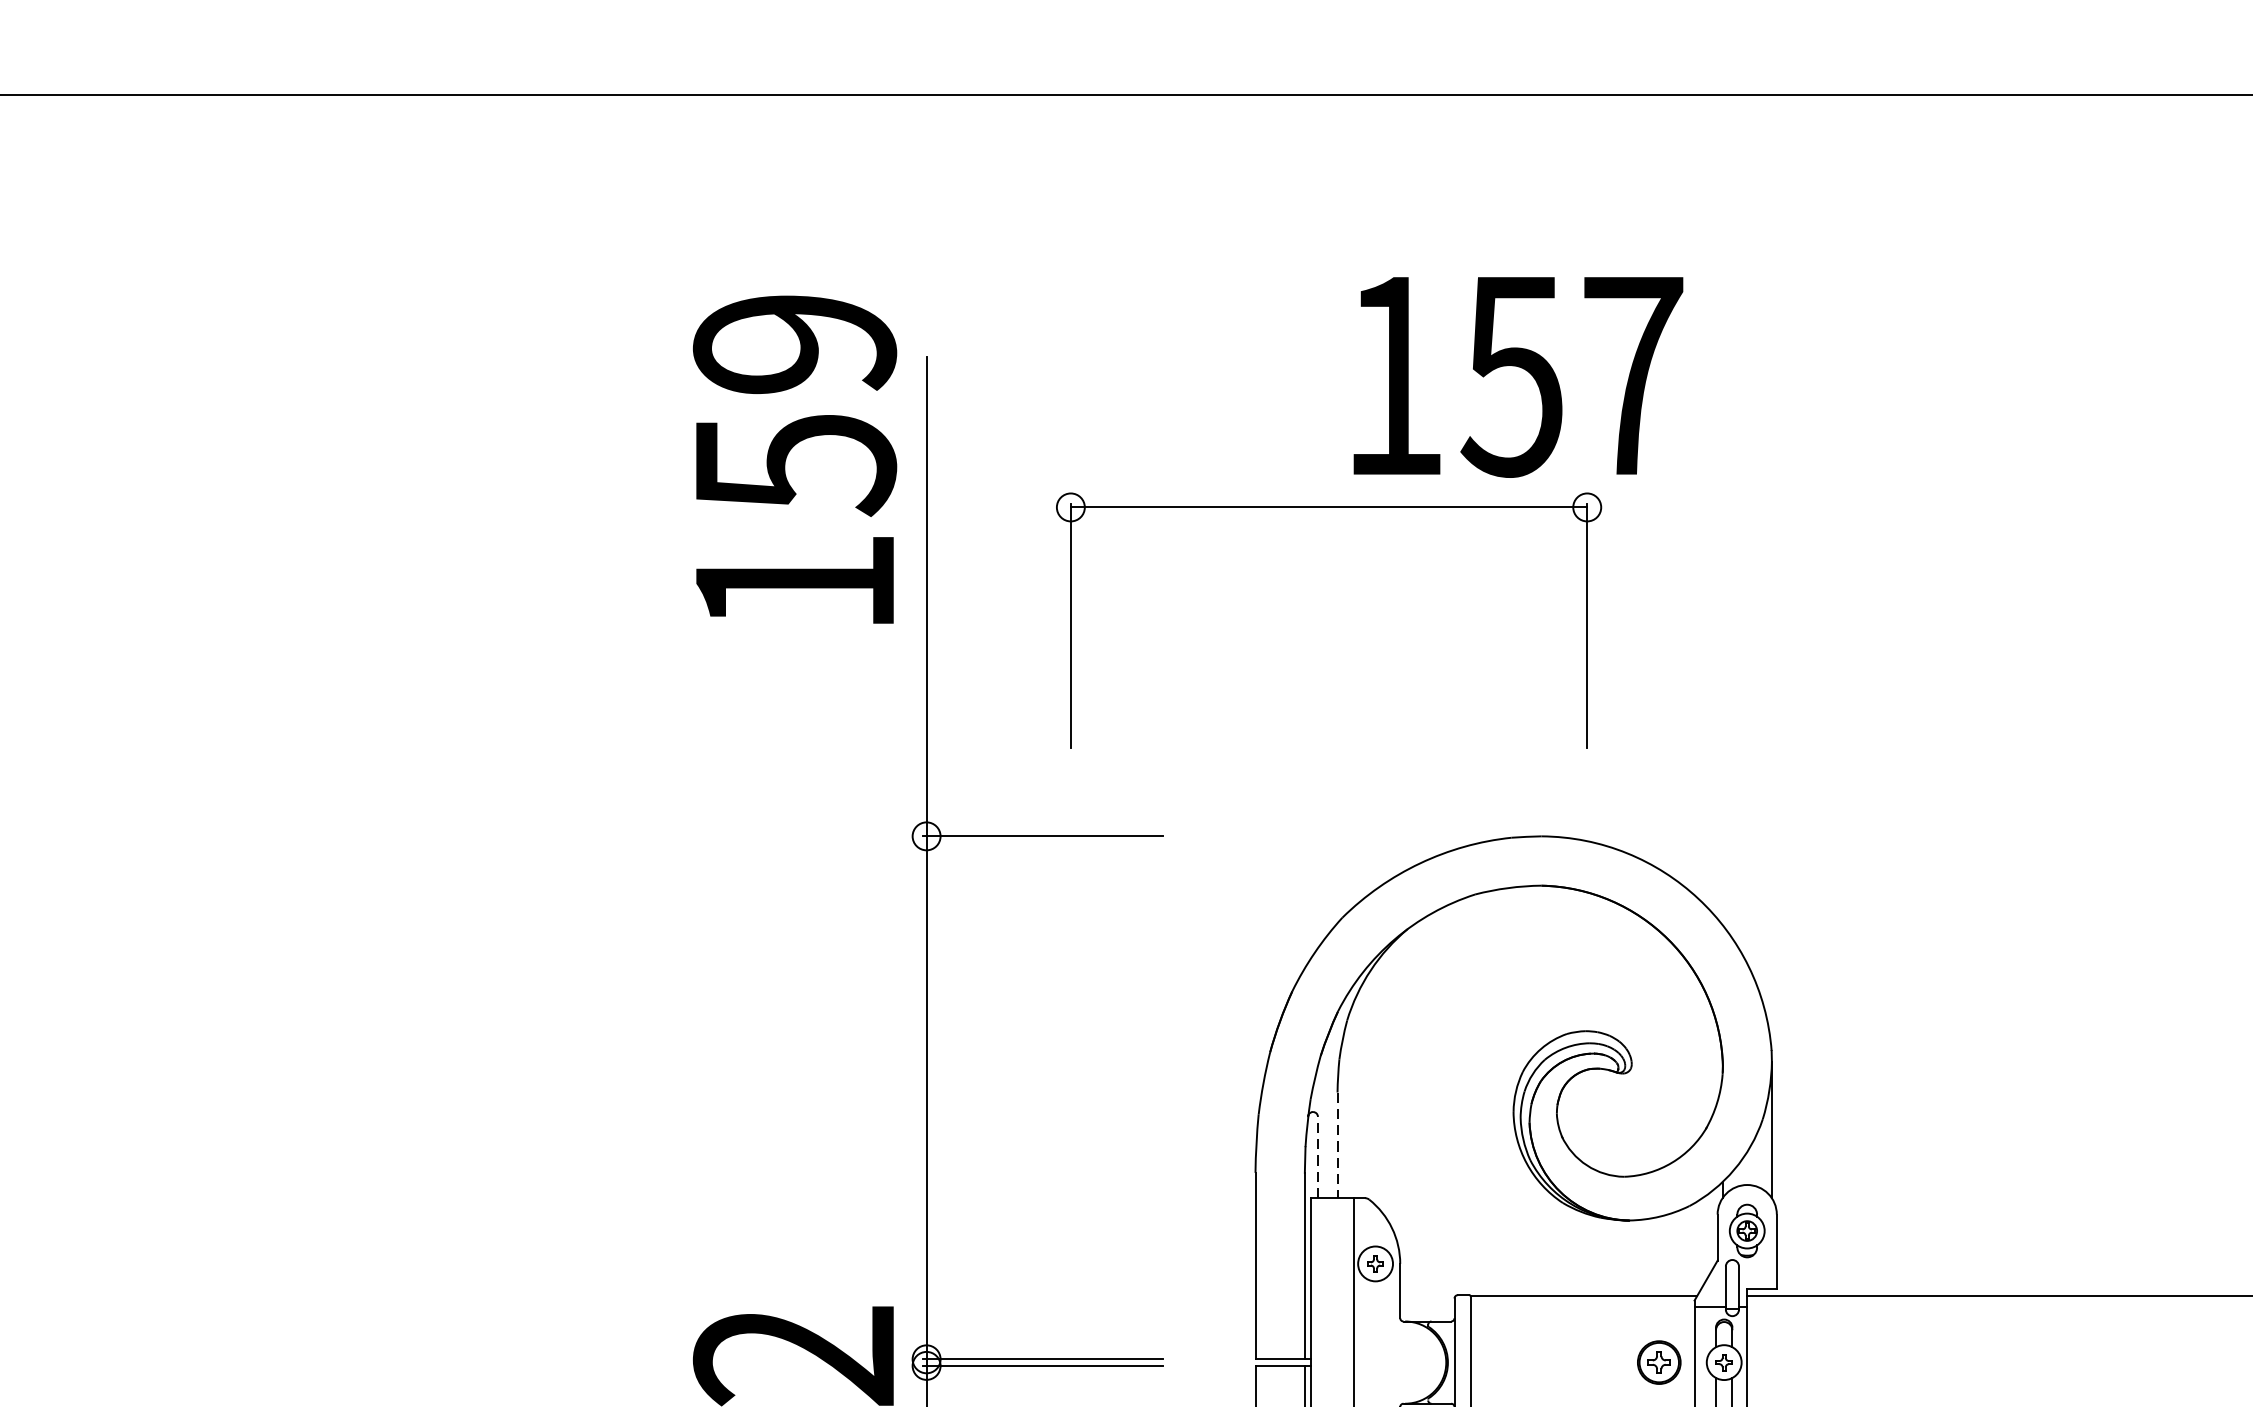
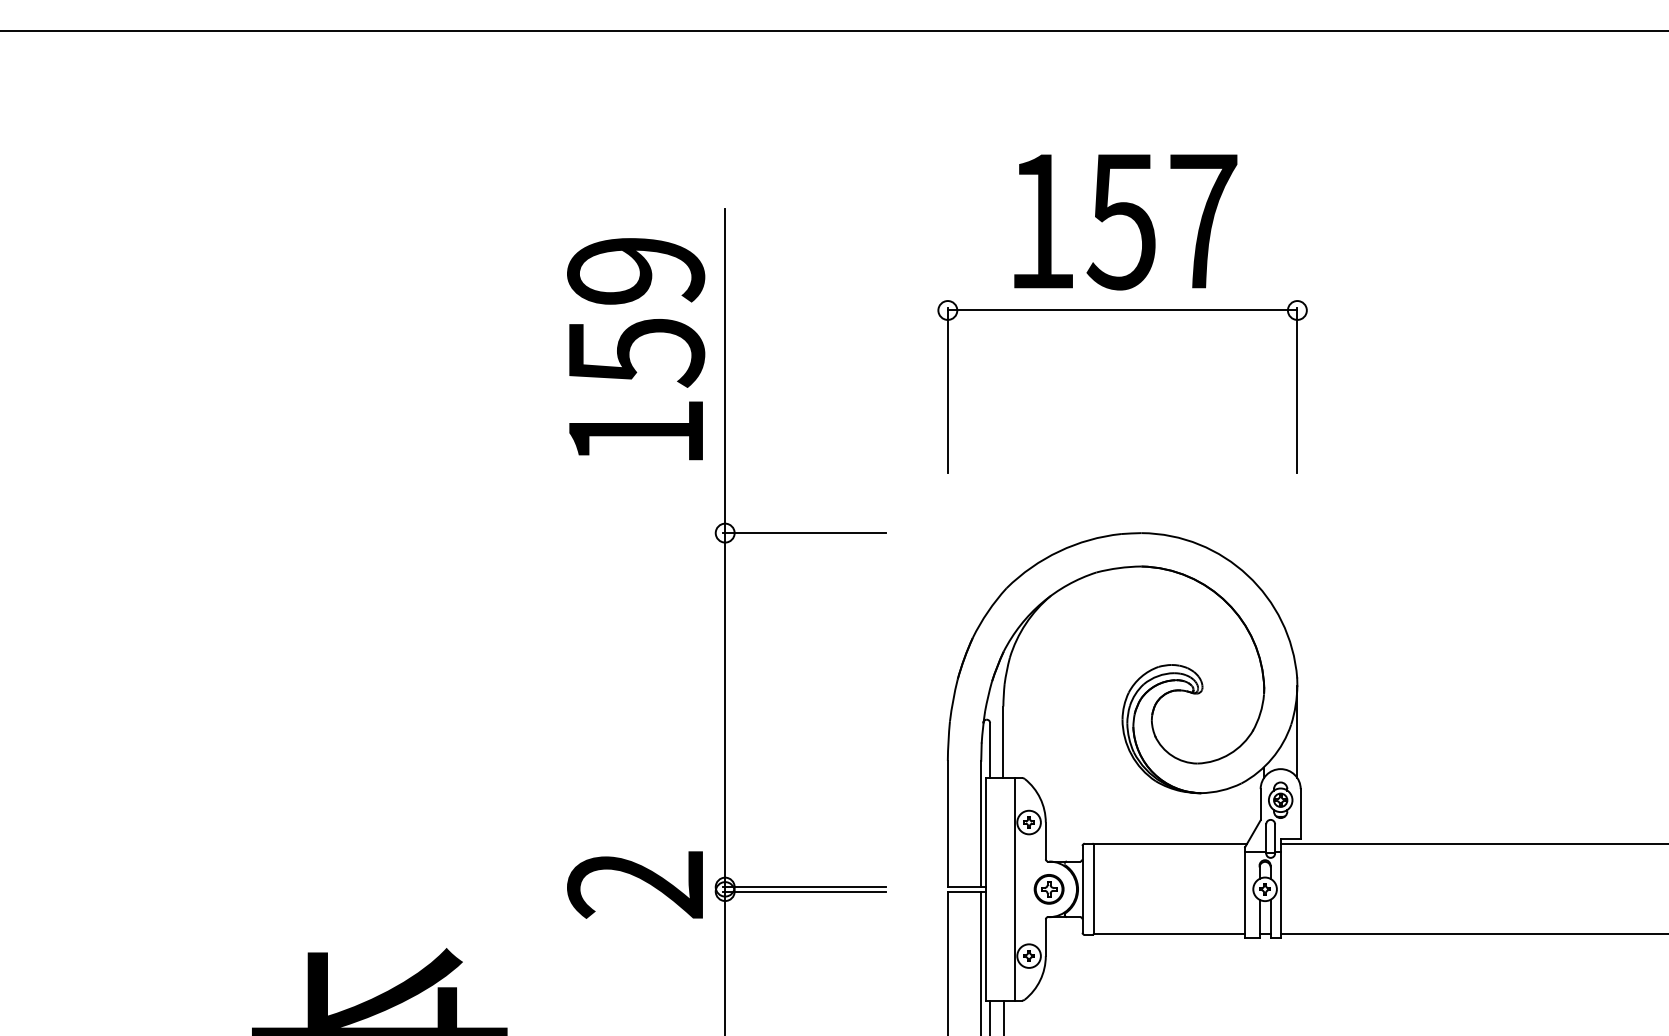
text: (795, 460) -> (636, 349), moved
part: (1328, 507) -> (1122, 310), moved
line: (1337, 1145) -> (1003, 742), dashed -> solid
line: (1318, 1157) -> (990, 750), dashed -> solid
part: (1658, 1362) -> (1048, 889), moved

